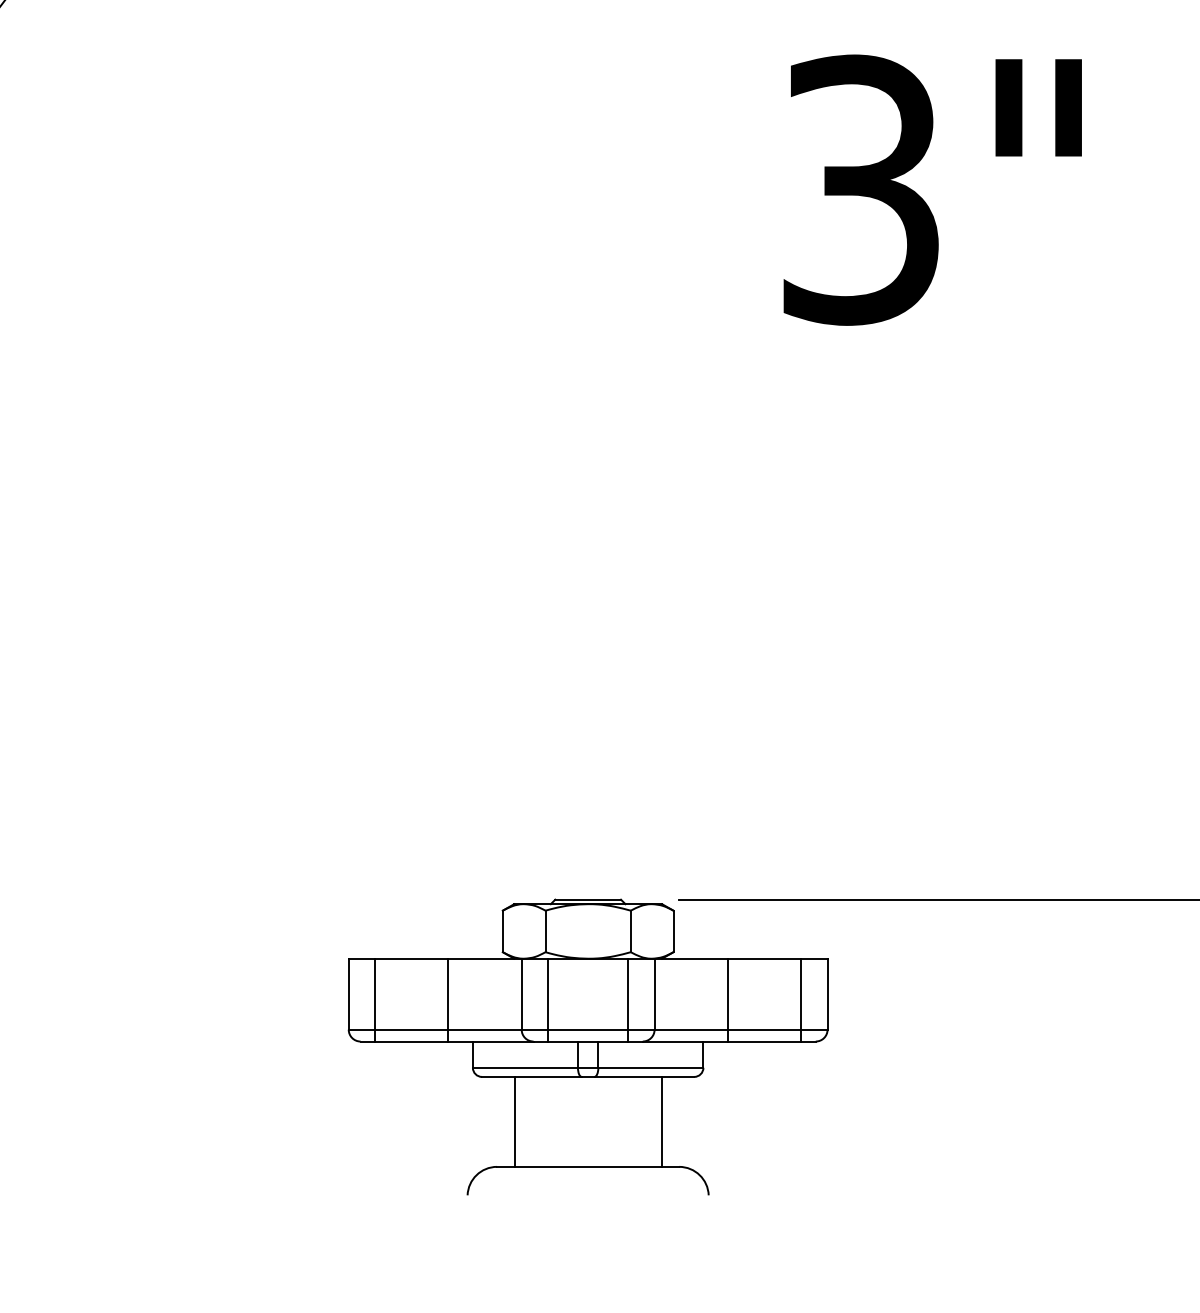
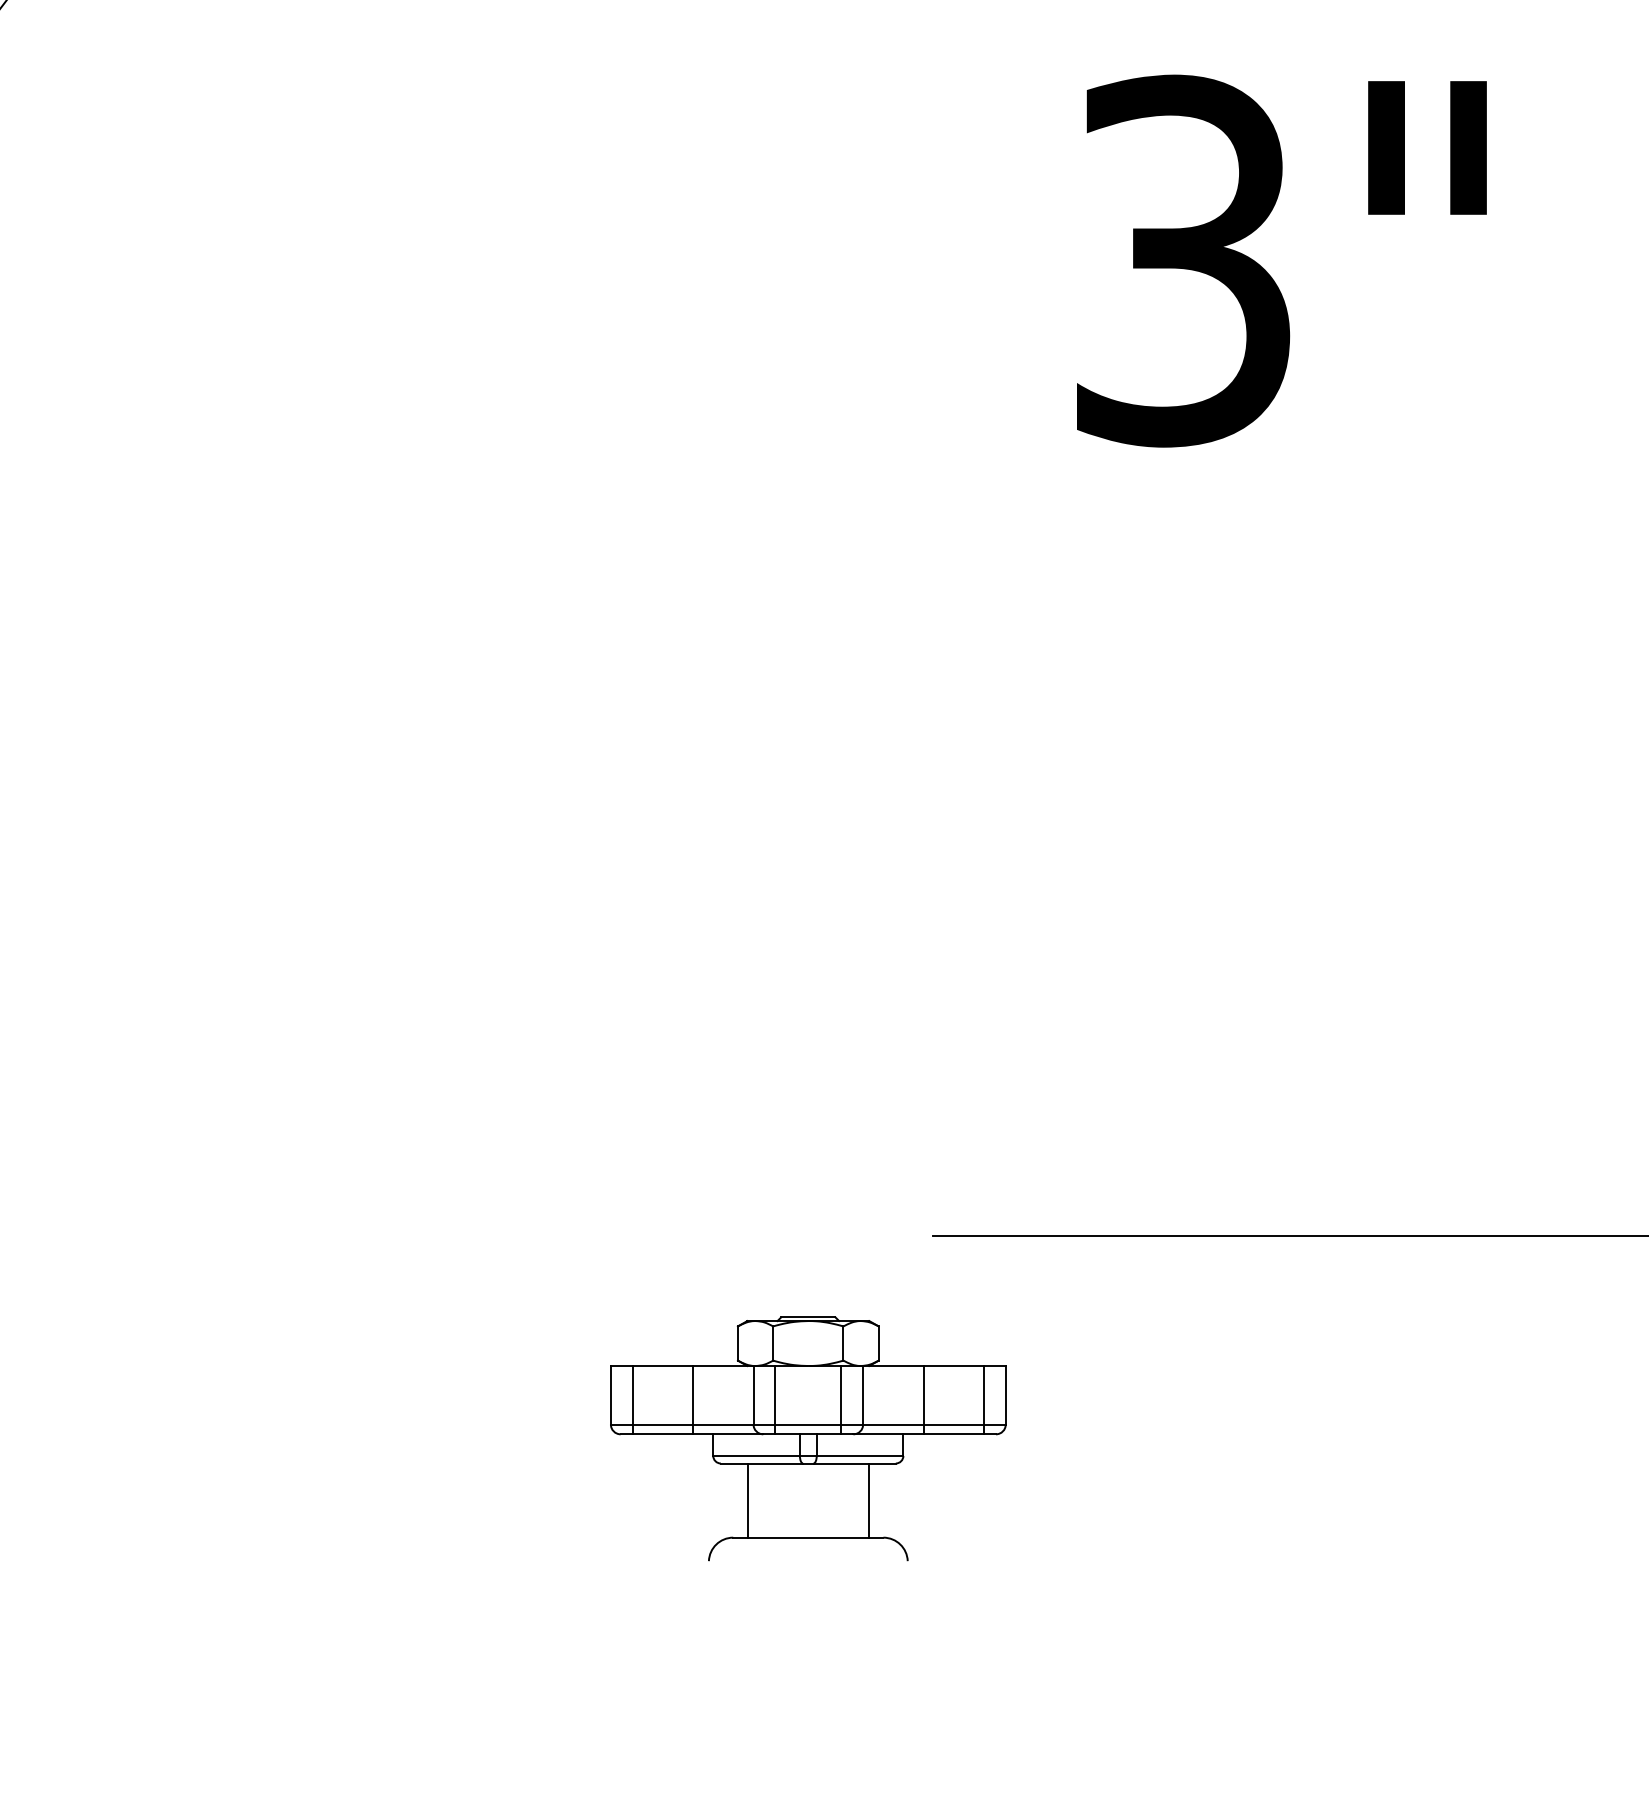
part: (588, 1046) -> (808, 1438), size x0.6

